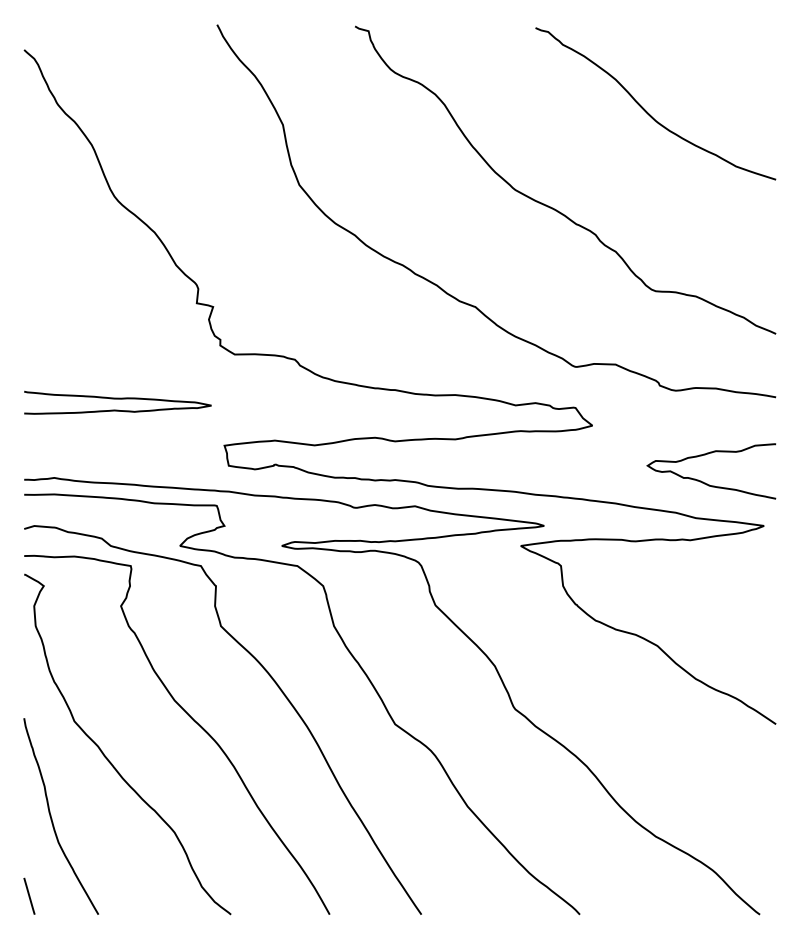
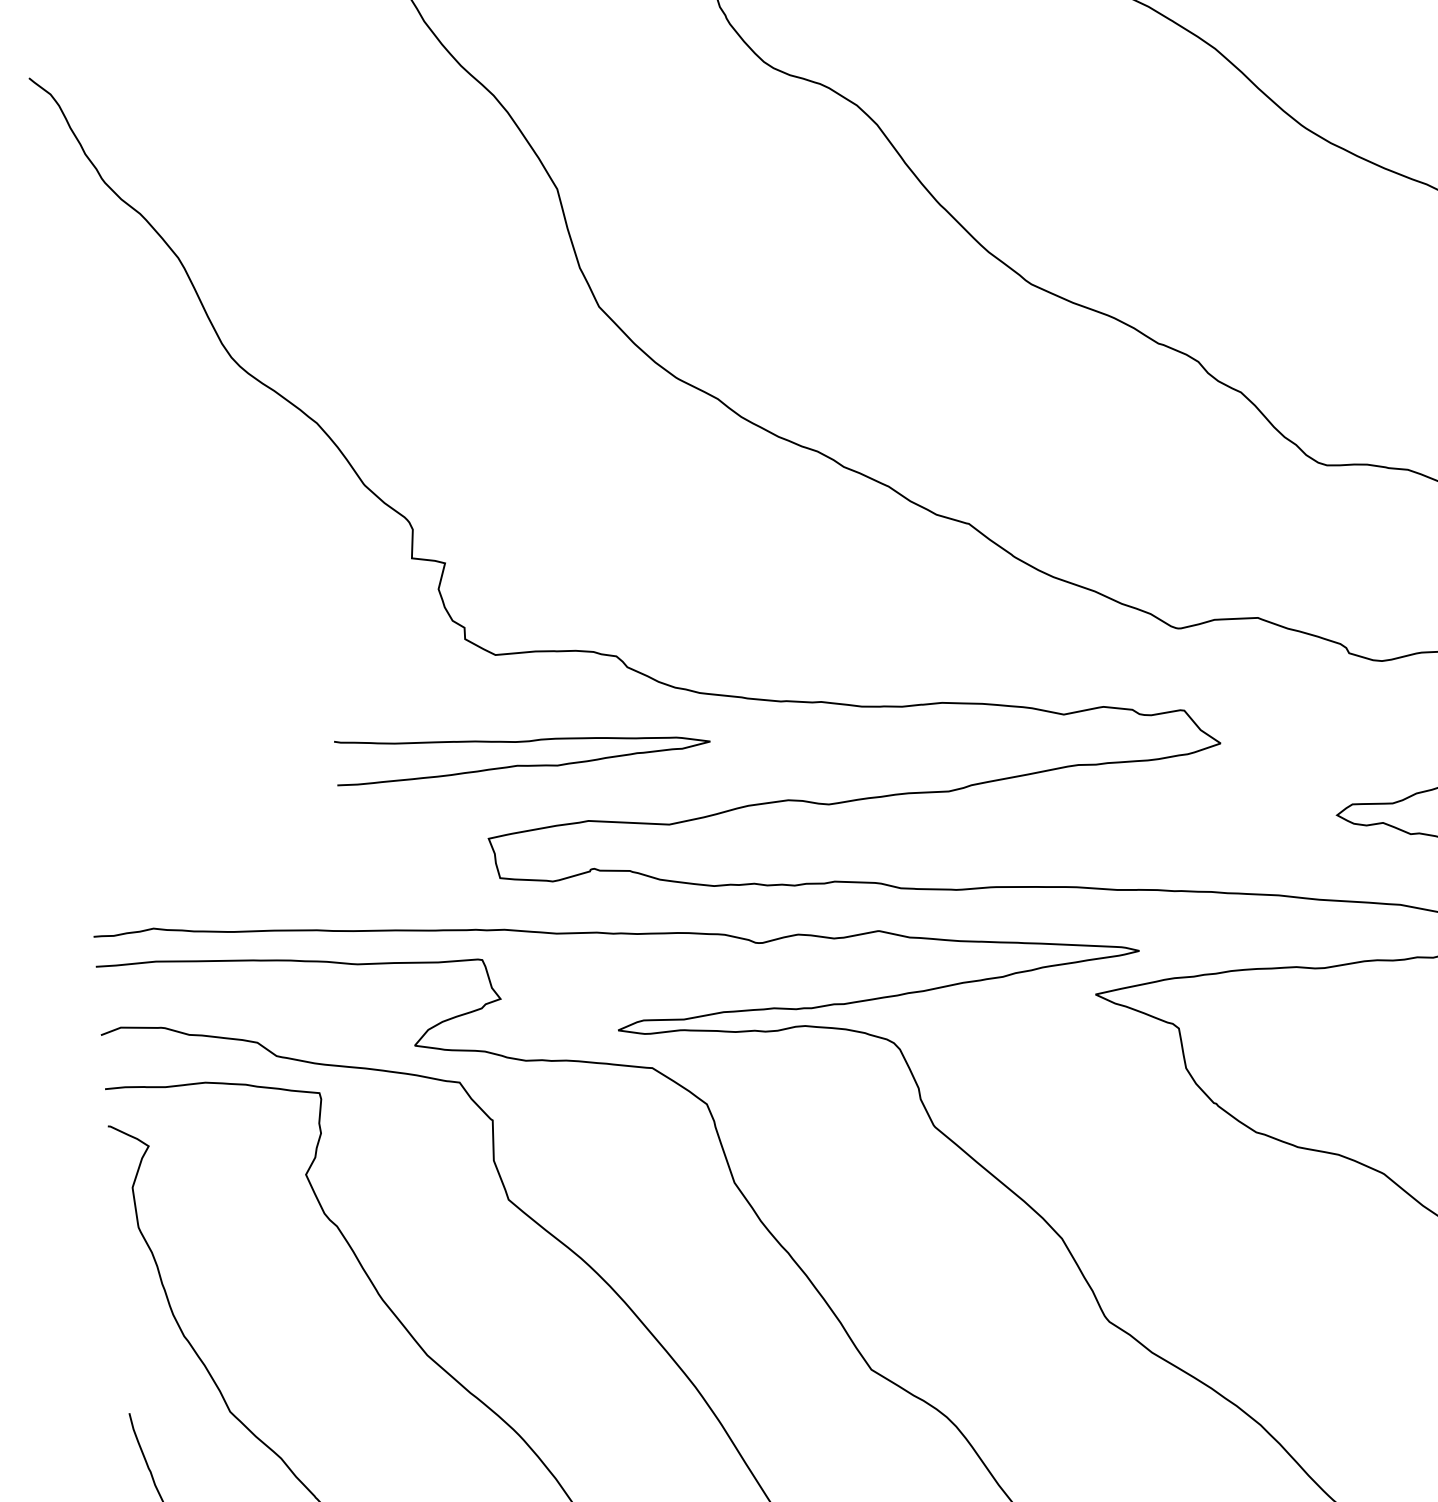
curve: (117, 399) -> (521, 743), moved

